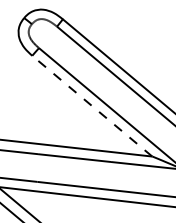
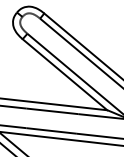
line: (91, 105) -> (64, 74), dashed -> solid

